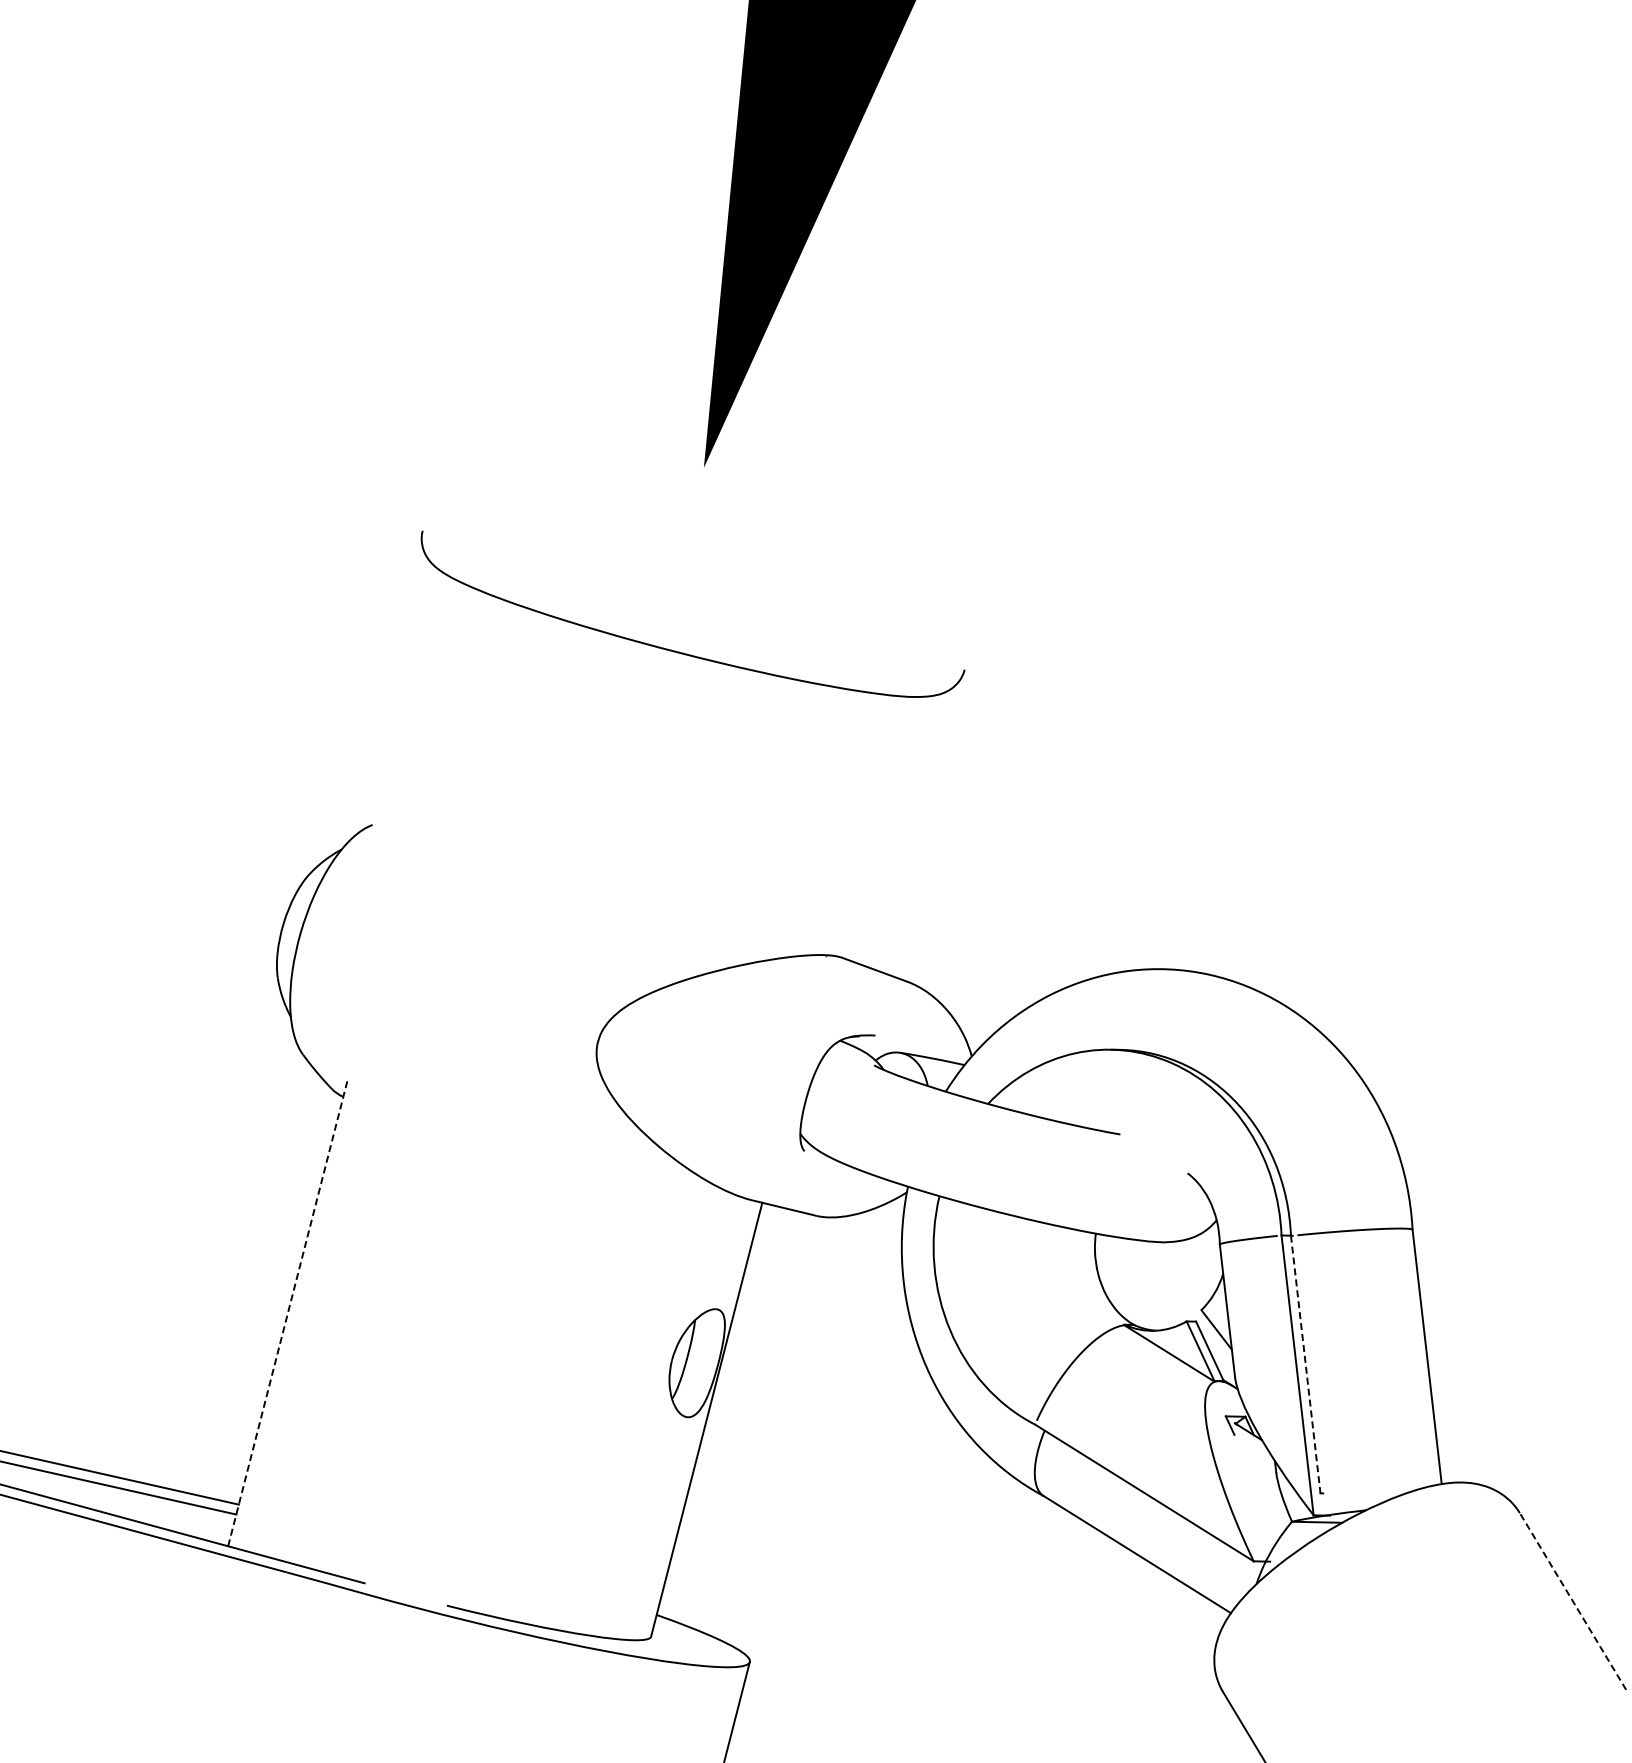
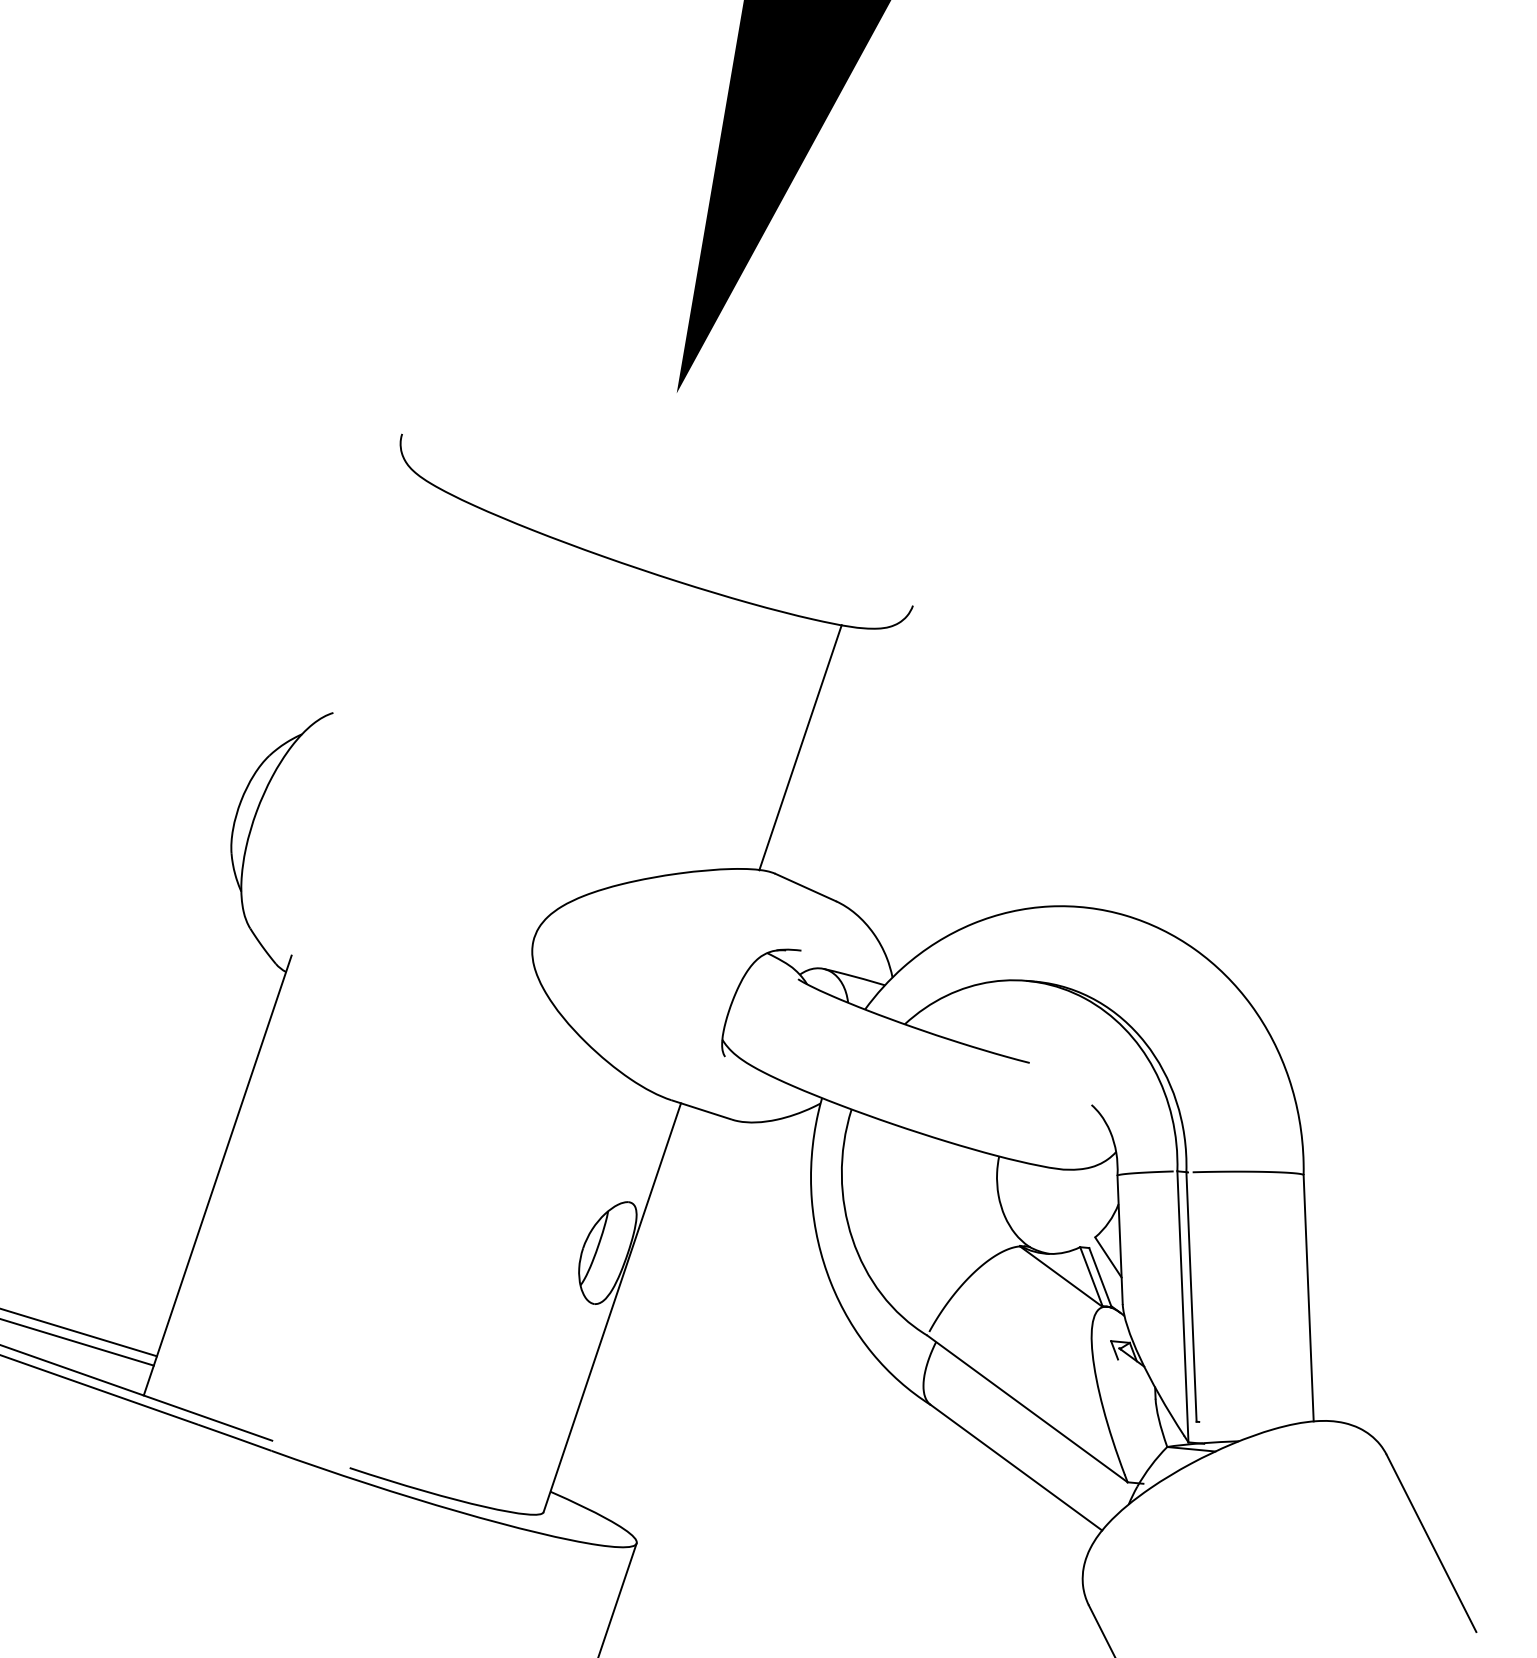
line: (858, 825) -> (799, 747), added
line: (288, 1312) -> (218, 1175), dashed -> solid
line: (1305, 1364) -> (1191, 1296), dashed -> solid
line: (1572, 1601) -> (1431, 1543), dashed -> solid

